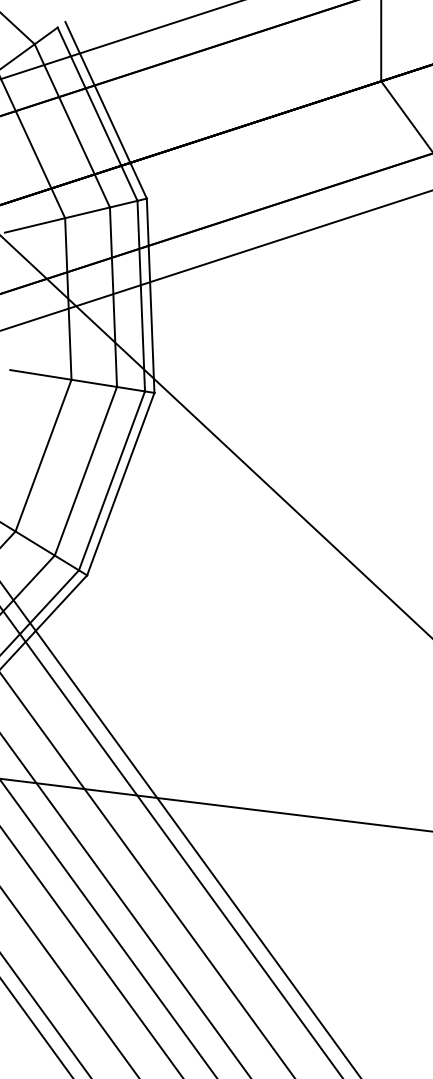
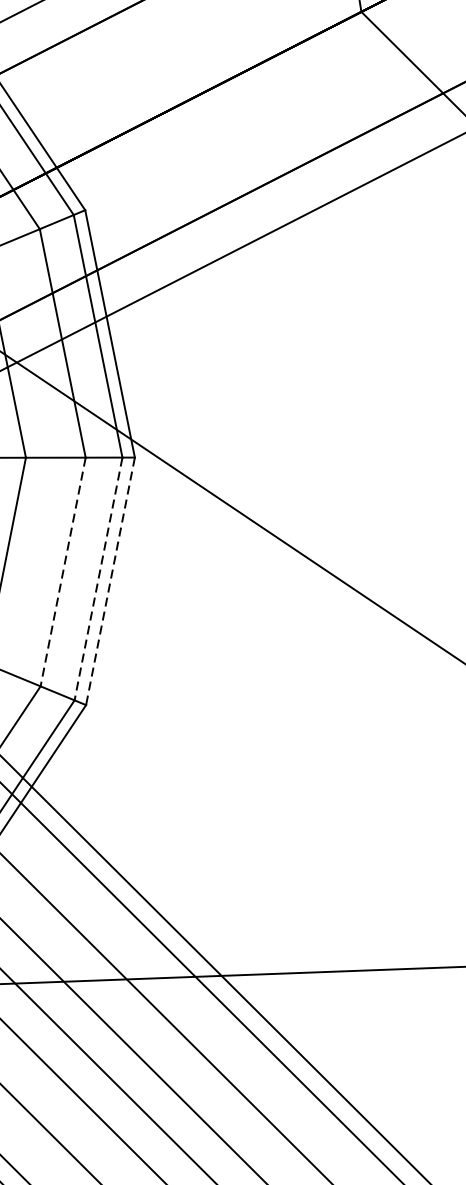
line: (85, 471) -> (62, 572), solid -> dashed
line: (111, 481) -> (98, 579), solid -> dashed
line: (120, 484) -> (110, 581), solid -> dashed

